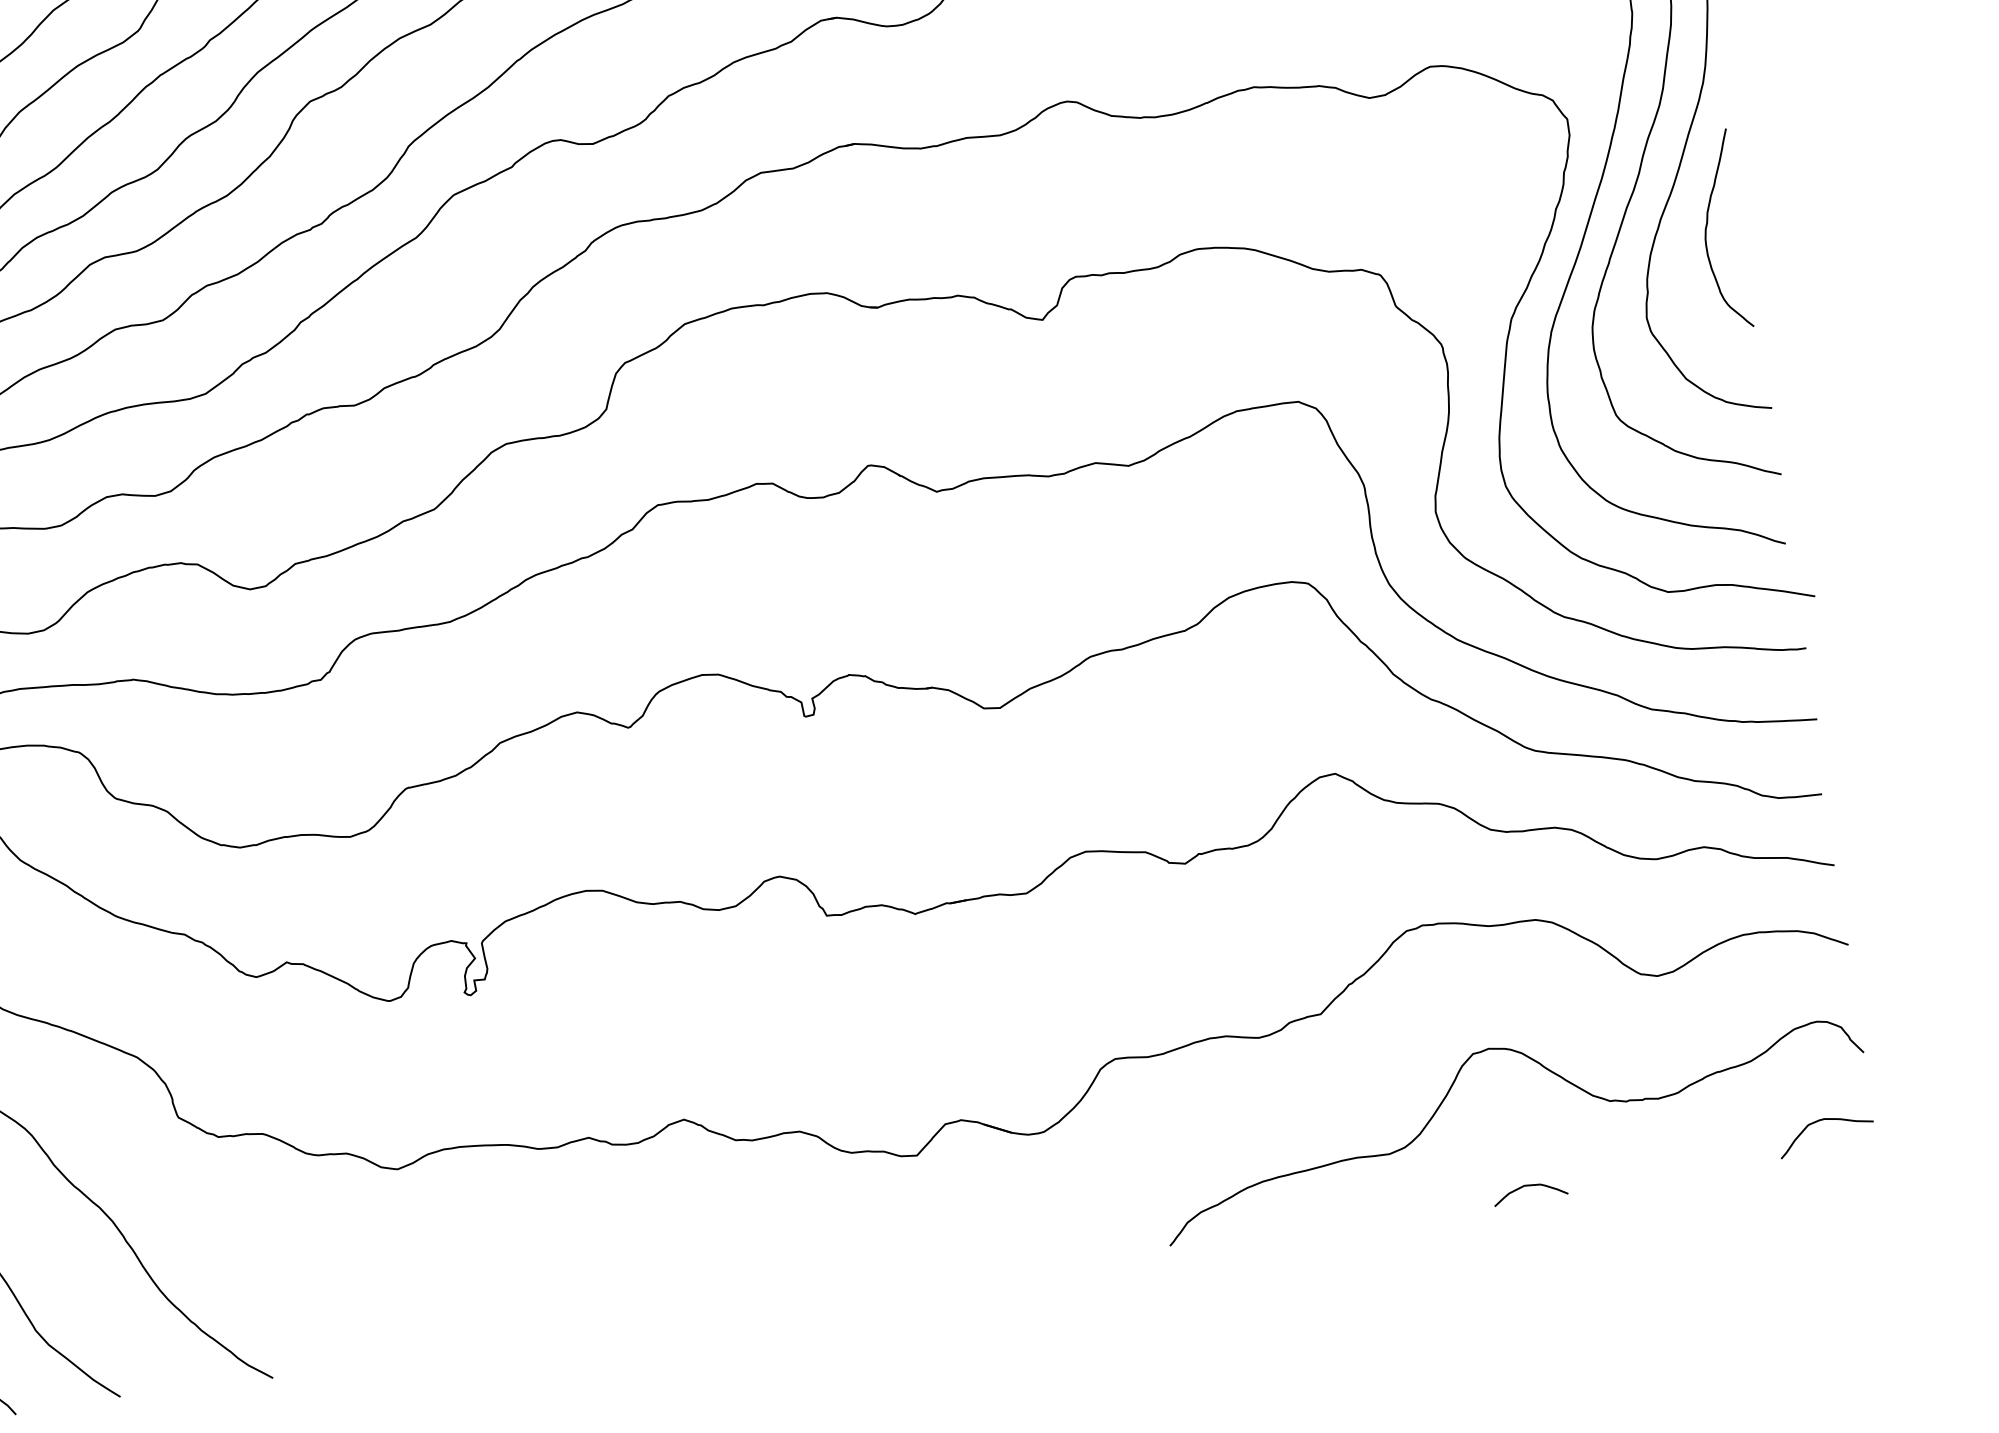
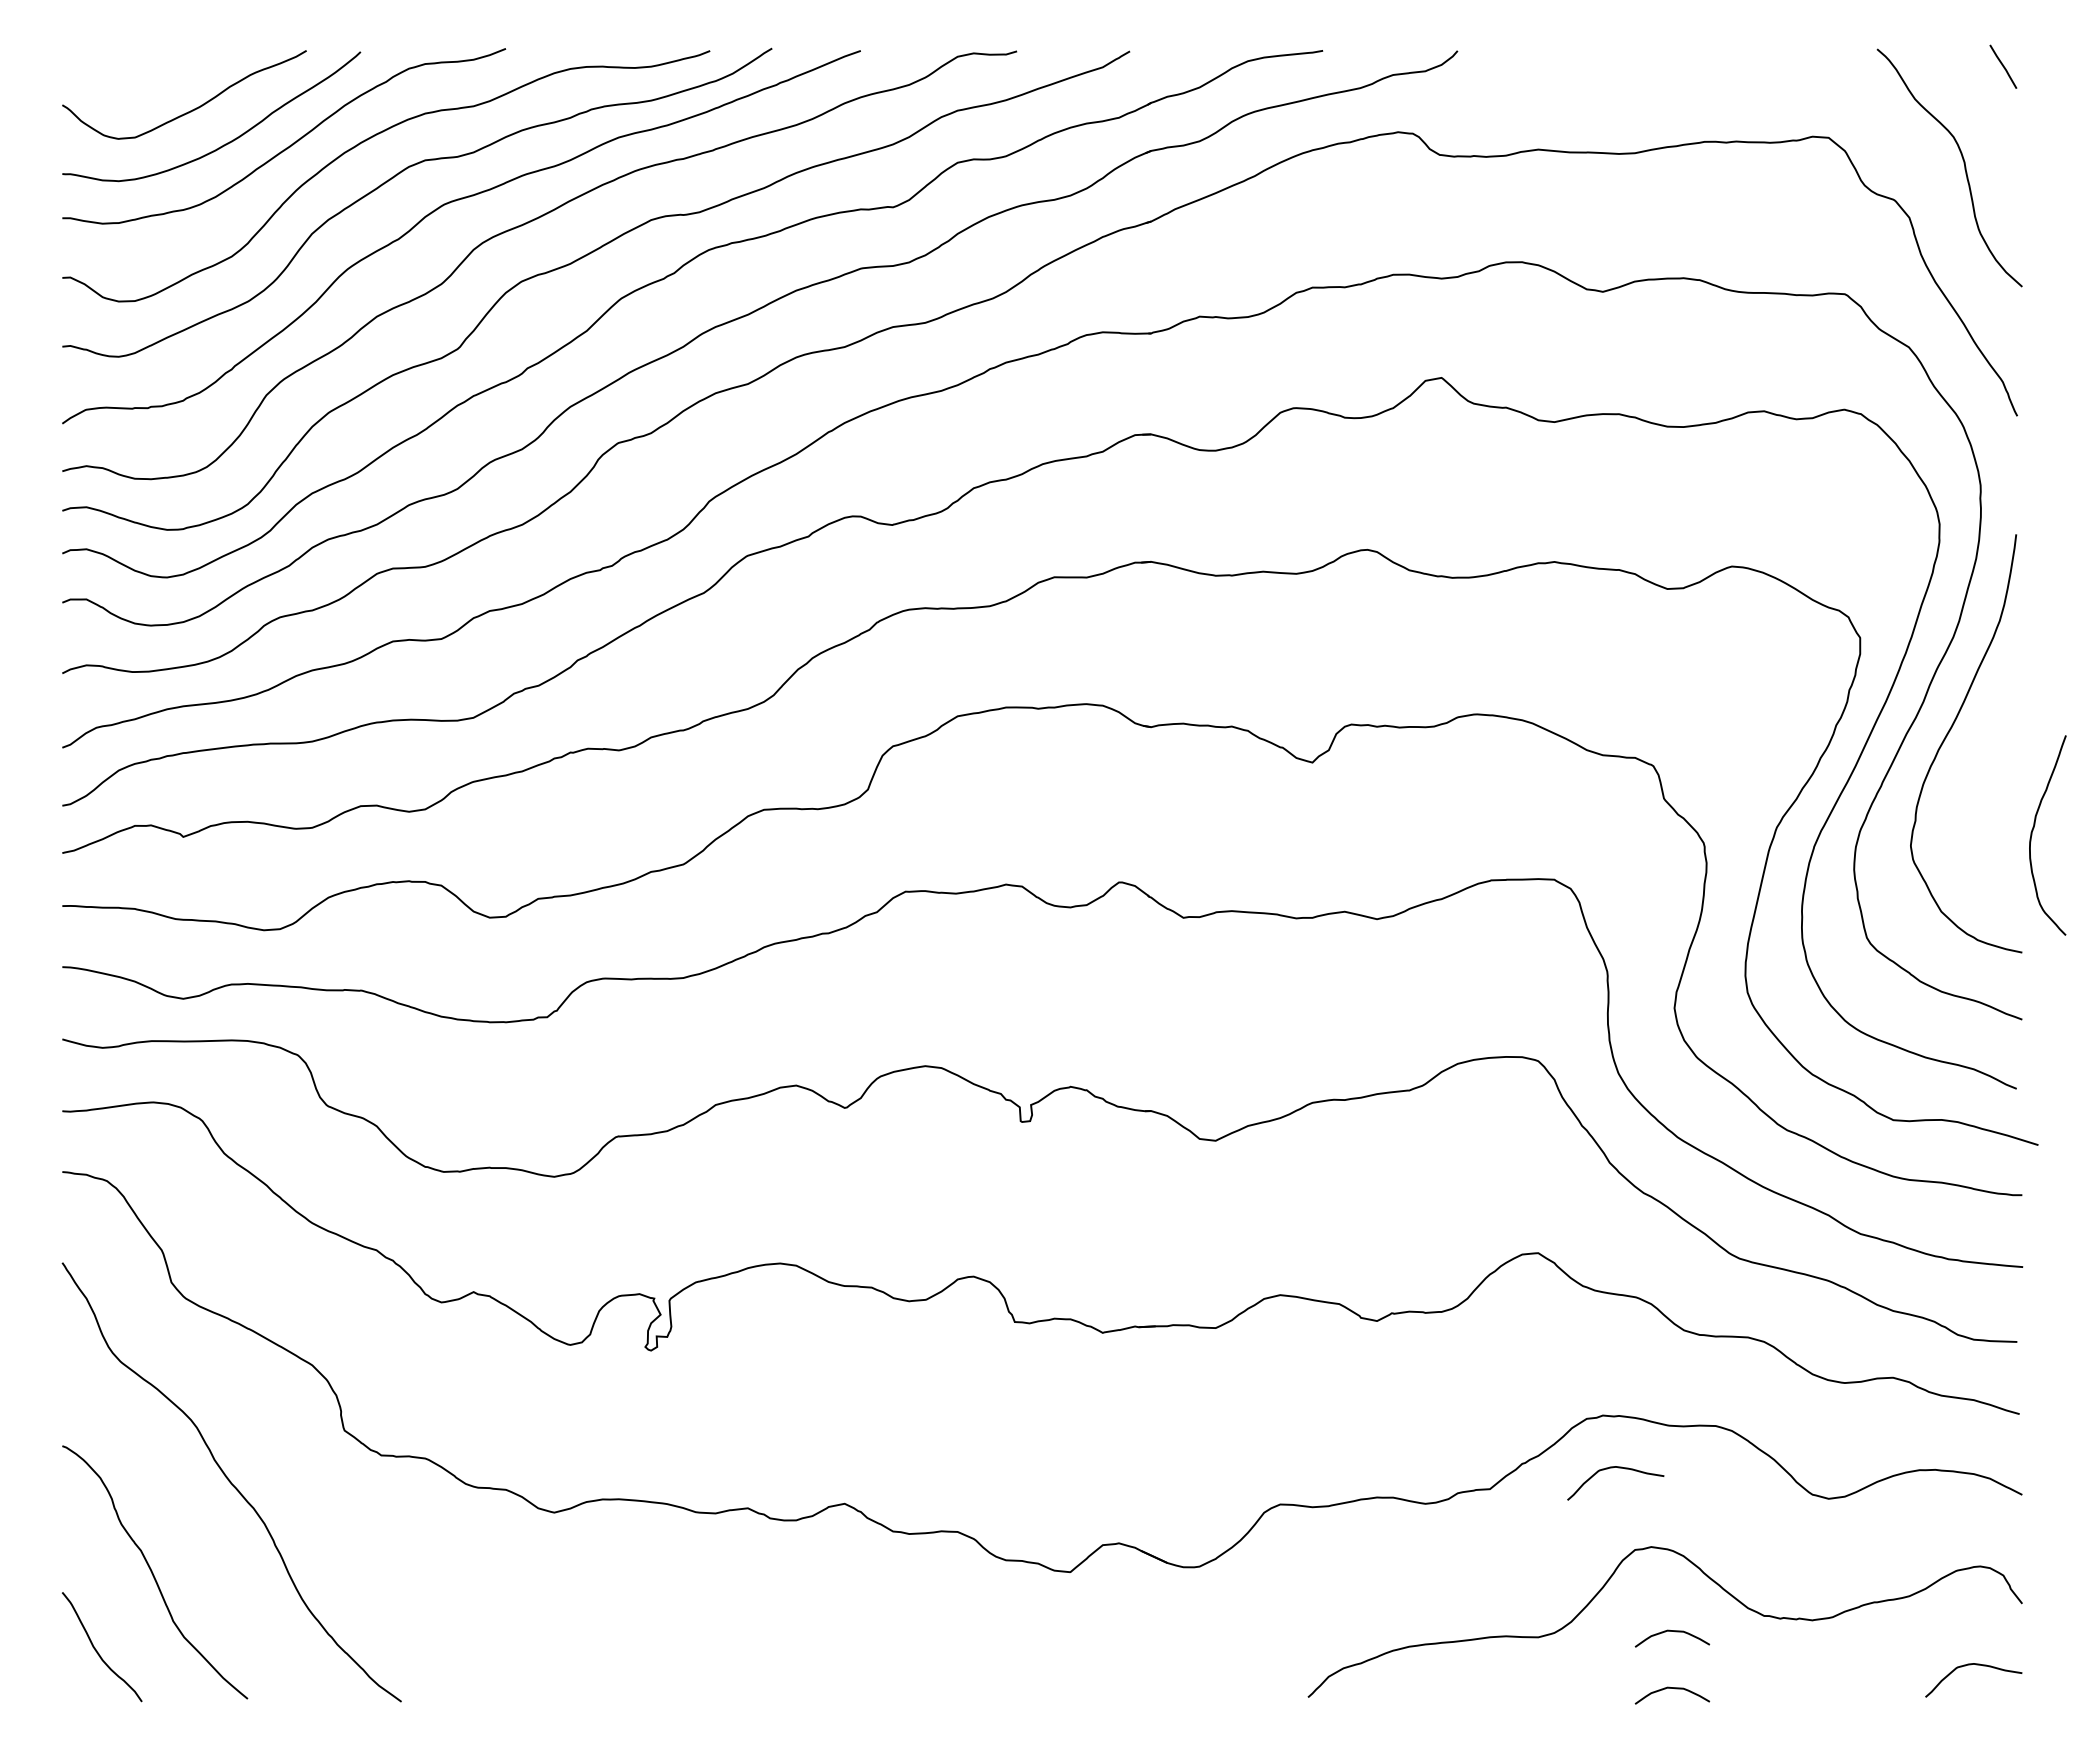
curve: (1707, 225) -> (2034, 828), moved
curve: (1440, 976) -> (1613, 1468), added
curve: (1524, 1130) -> (1675, 1632), added

